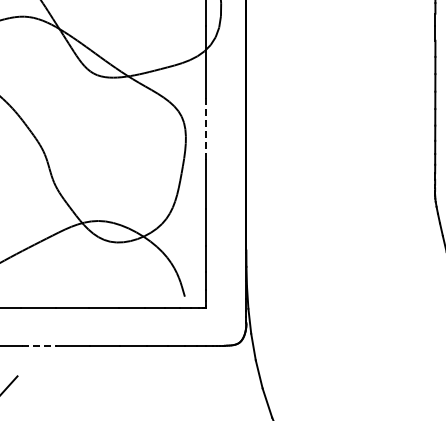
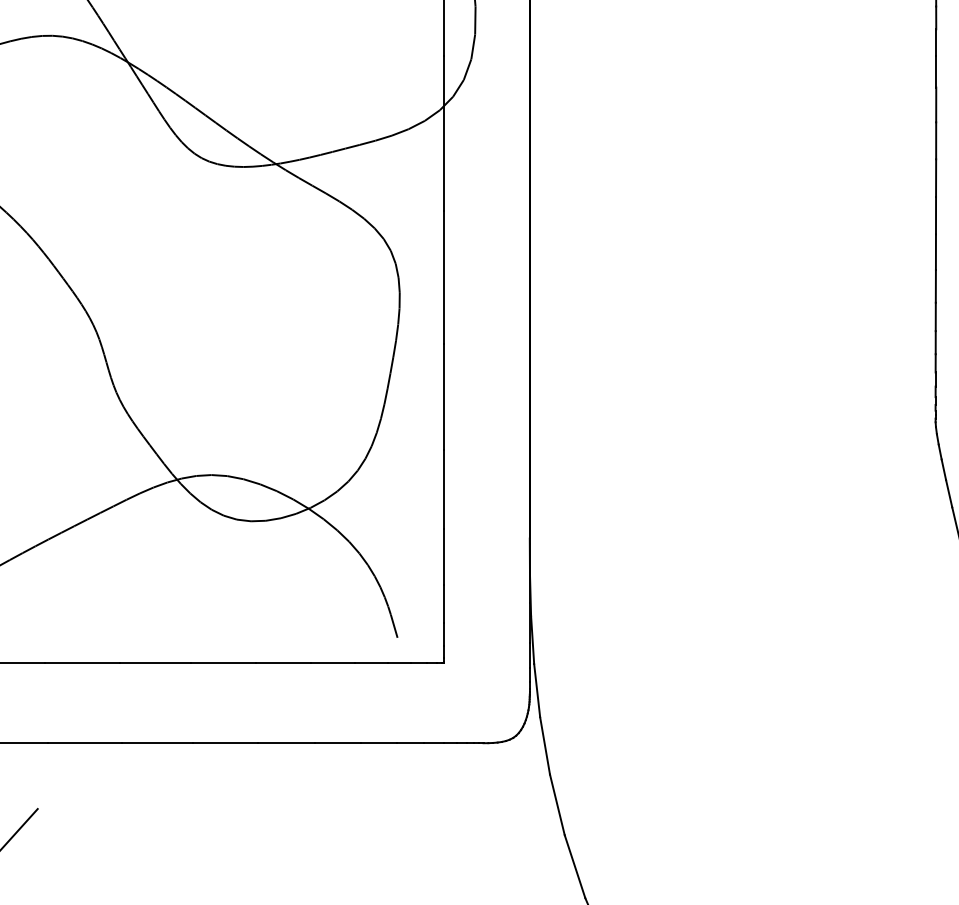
line: (206, 129) -> (444, 278), dashed -> solid
line: (39, 345) -> (84, 742), dashed -> solid

